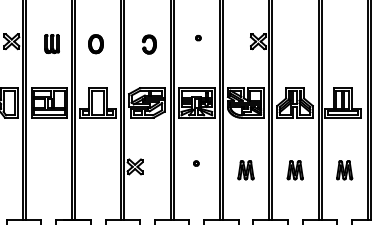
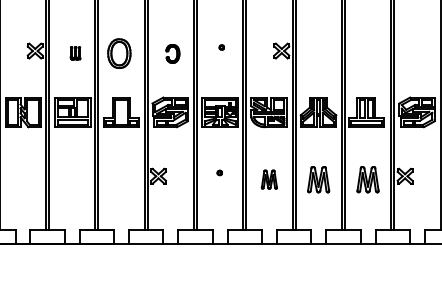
part: (52, 44) -> (75, 53), size x0.7
part: (96, 44) -> (119, 53), size x1.6
part: (295, 170) -> (318, 179), size x1.4
part: (344, 170) -> (367, 179), size x1.4

